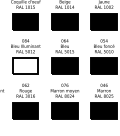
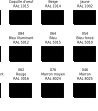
fill: (25, 65) -> (20, 53), added

